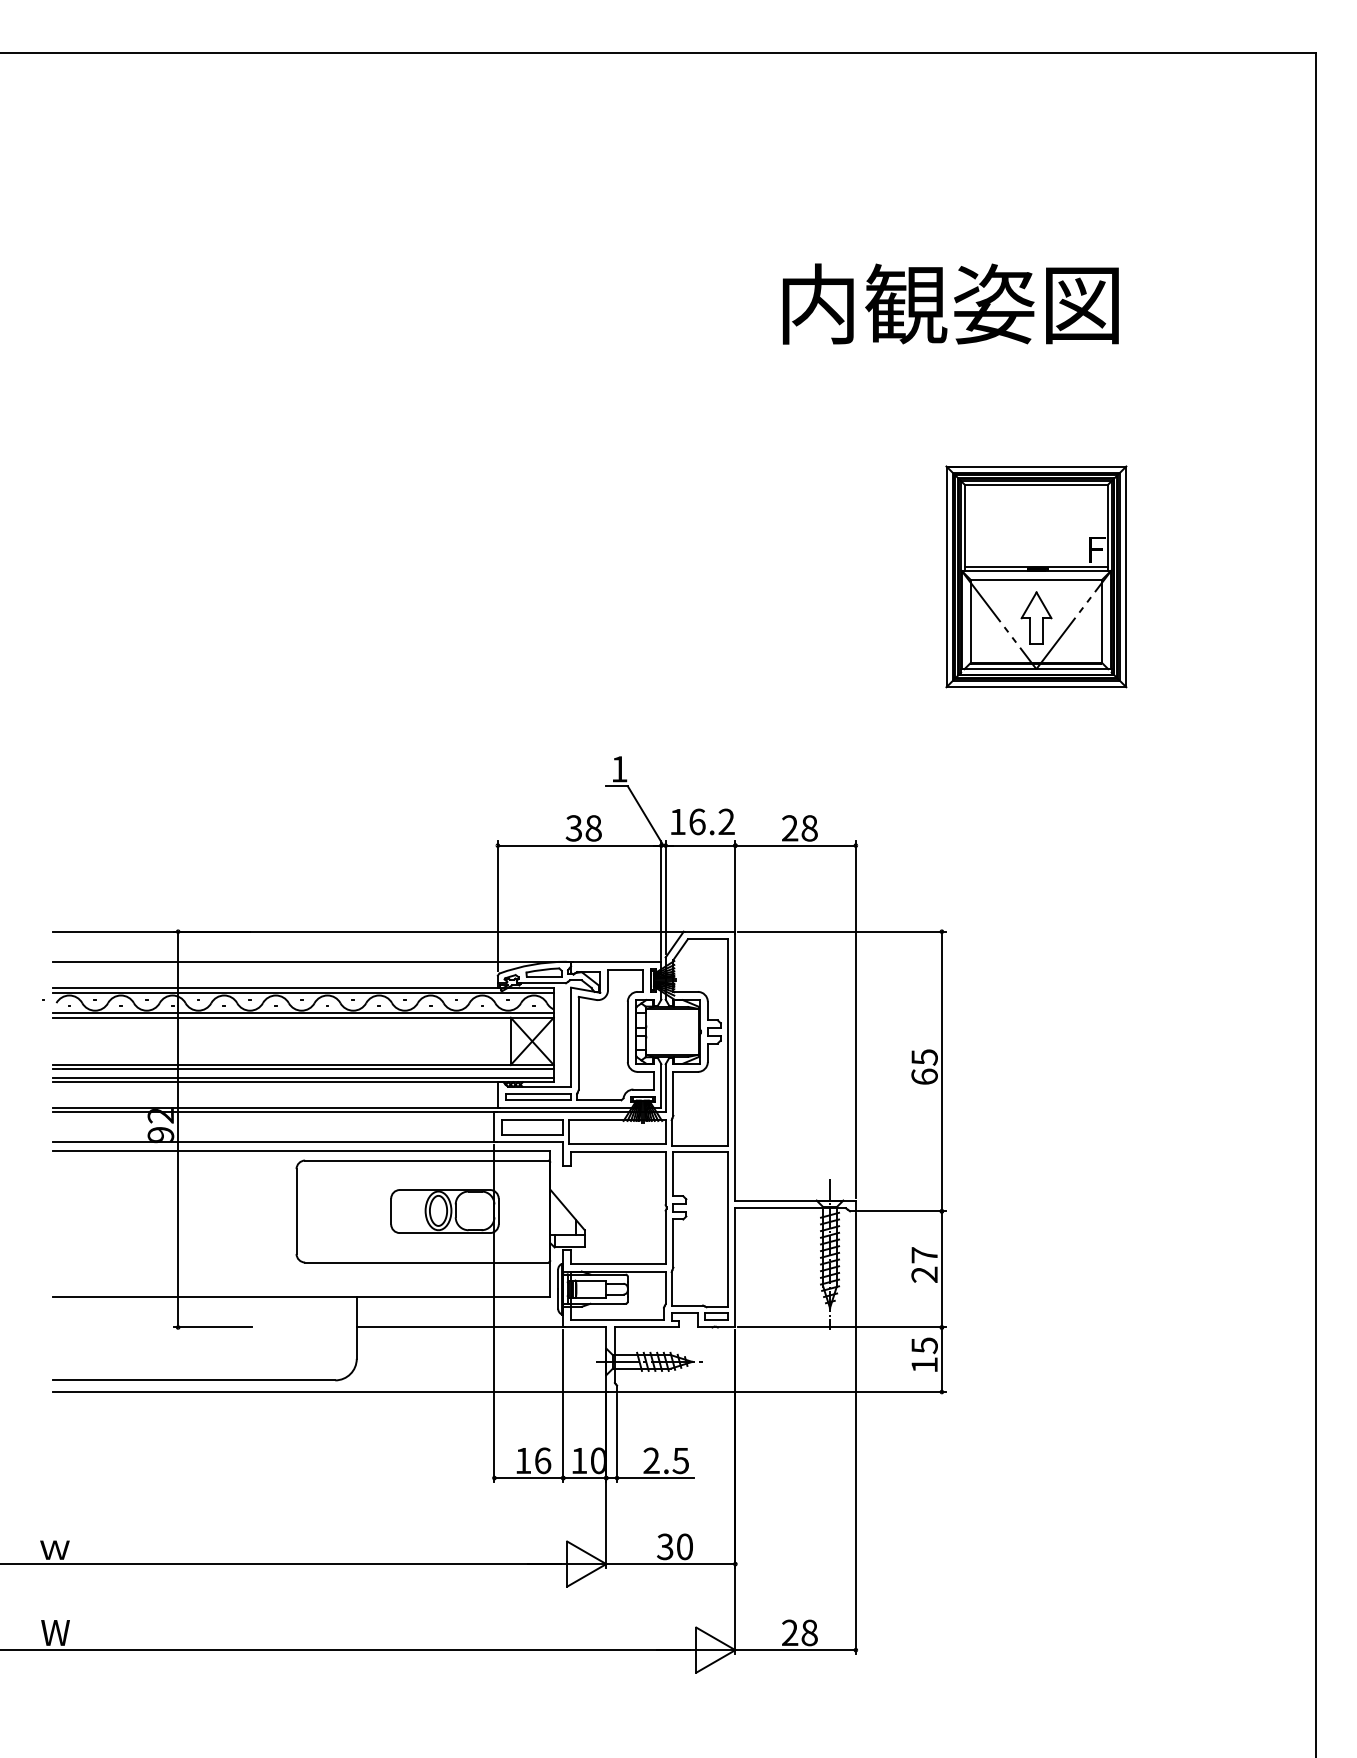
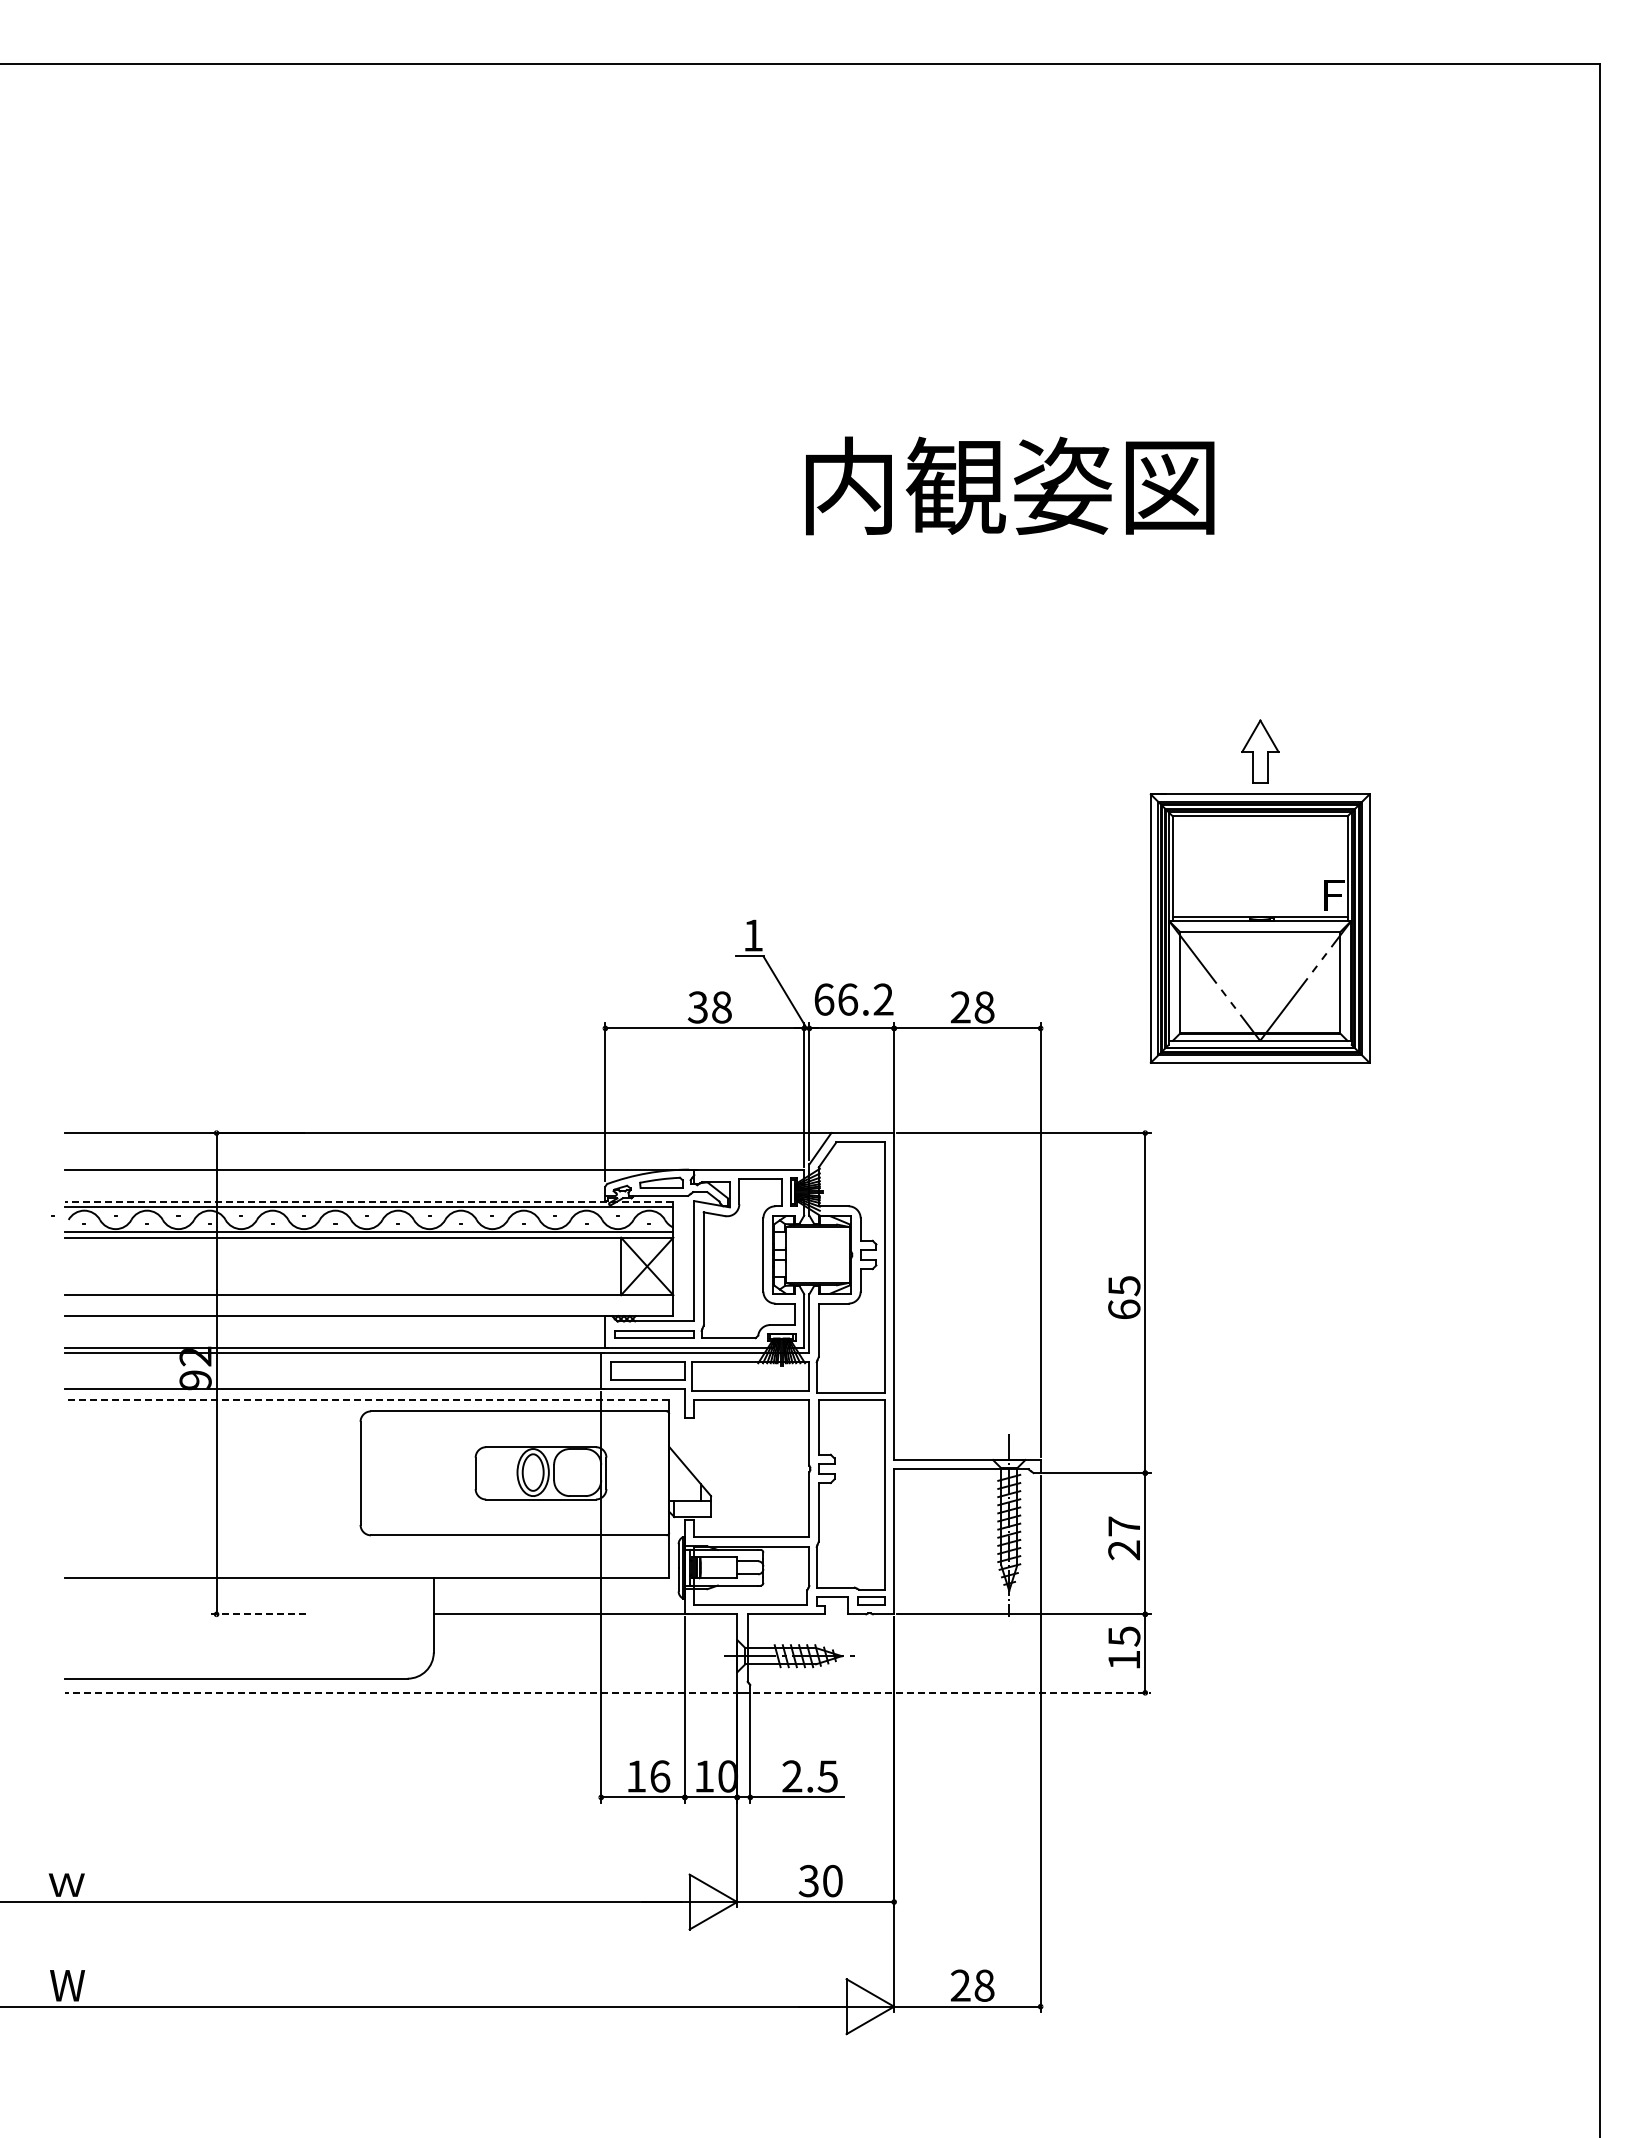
text: (951, 303) -> (1010, 485), moved
part: (1035, 576) -> (1259, 928), moved
text: (678, 821) -> (824, 999), 16.2 -> 66.2
line: (303, 988) -> (368, 1202), solid -> dashed
line: (303, 1069) -> (369, 1300), removed
line: (303, 1077) -> (369, 1310), removed
line: (301, 1150) -> (366, 1399), solid -> dashed
line: (212, 1327) -> (258, 1614), solid -> dashed
line: (330, 1391) -> (401, 1692), solid -> dashed
line: (782, 1391) -> (951, 1692), solid -> dashed

